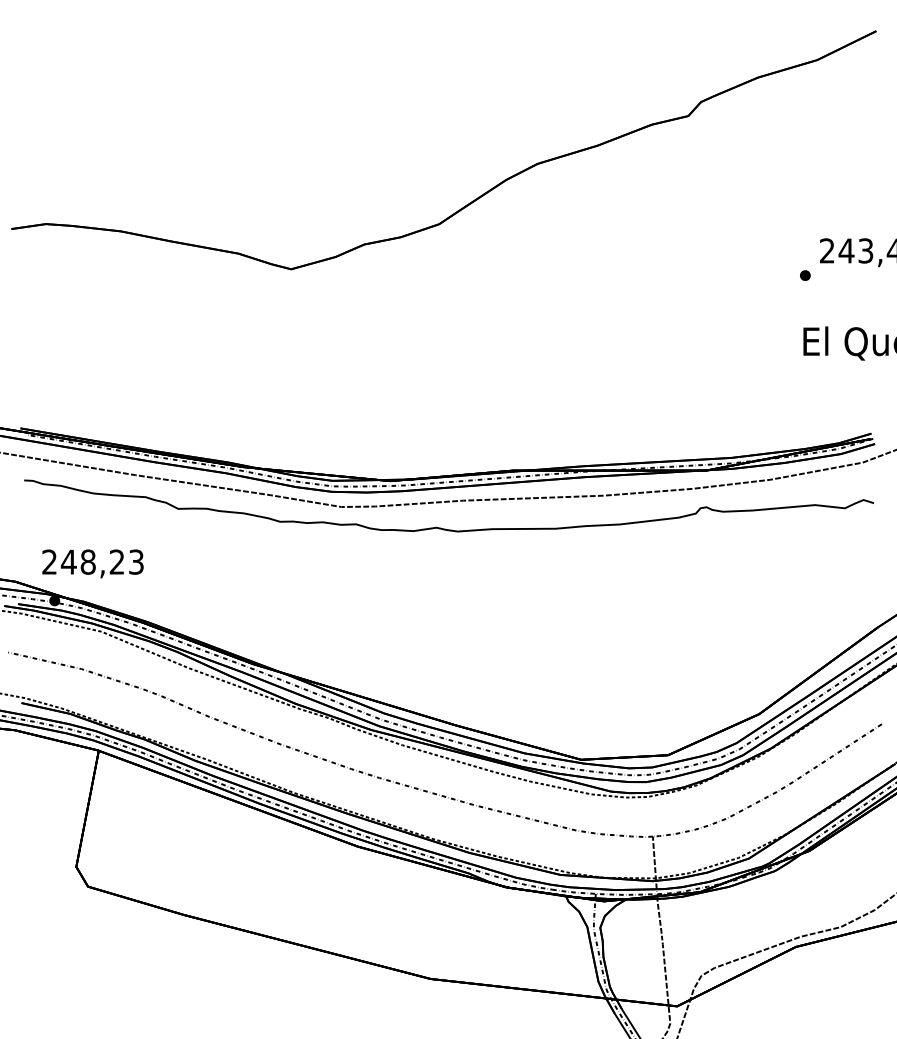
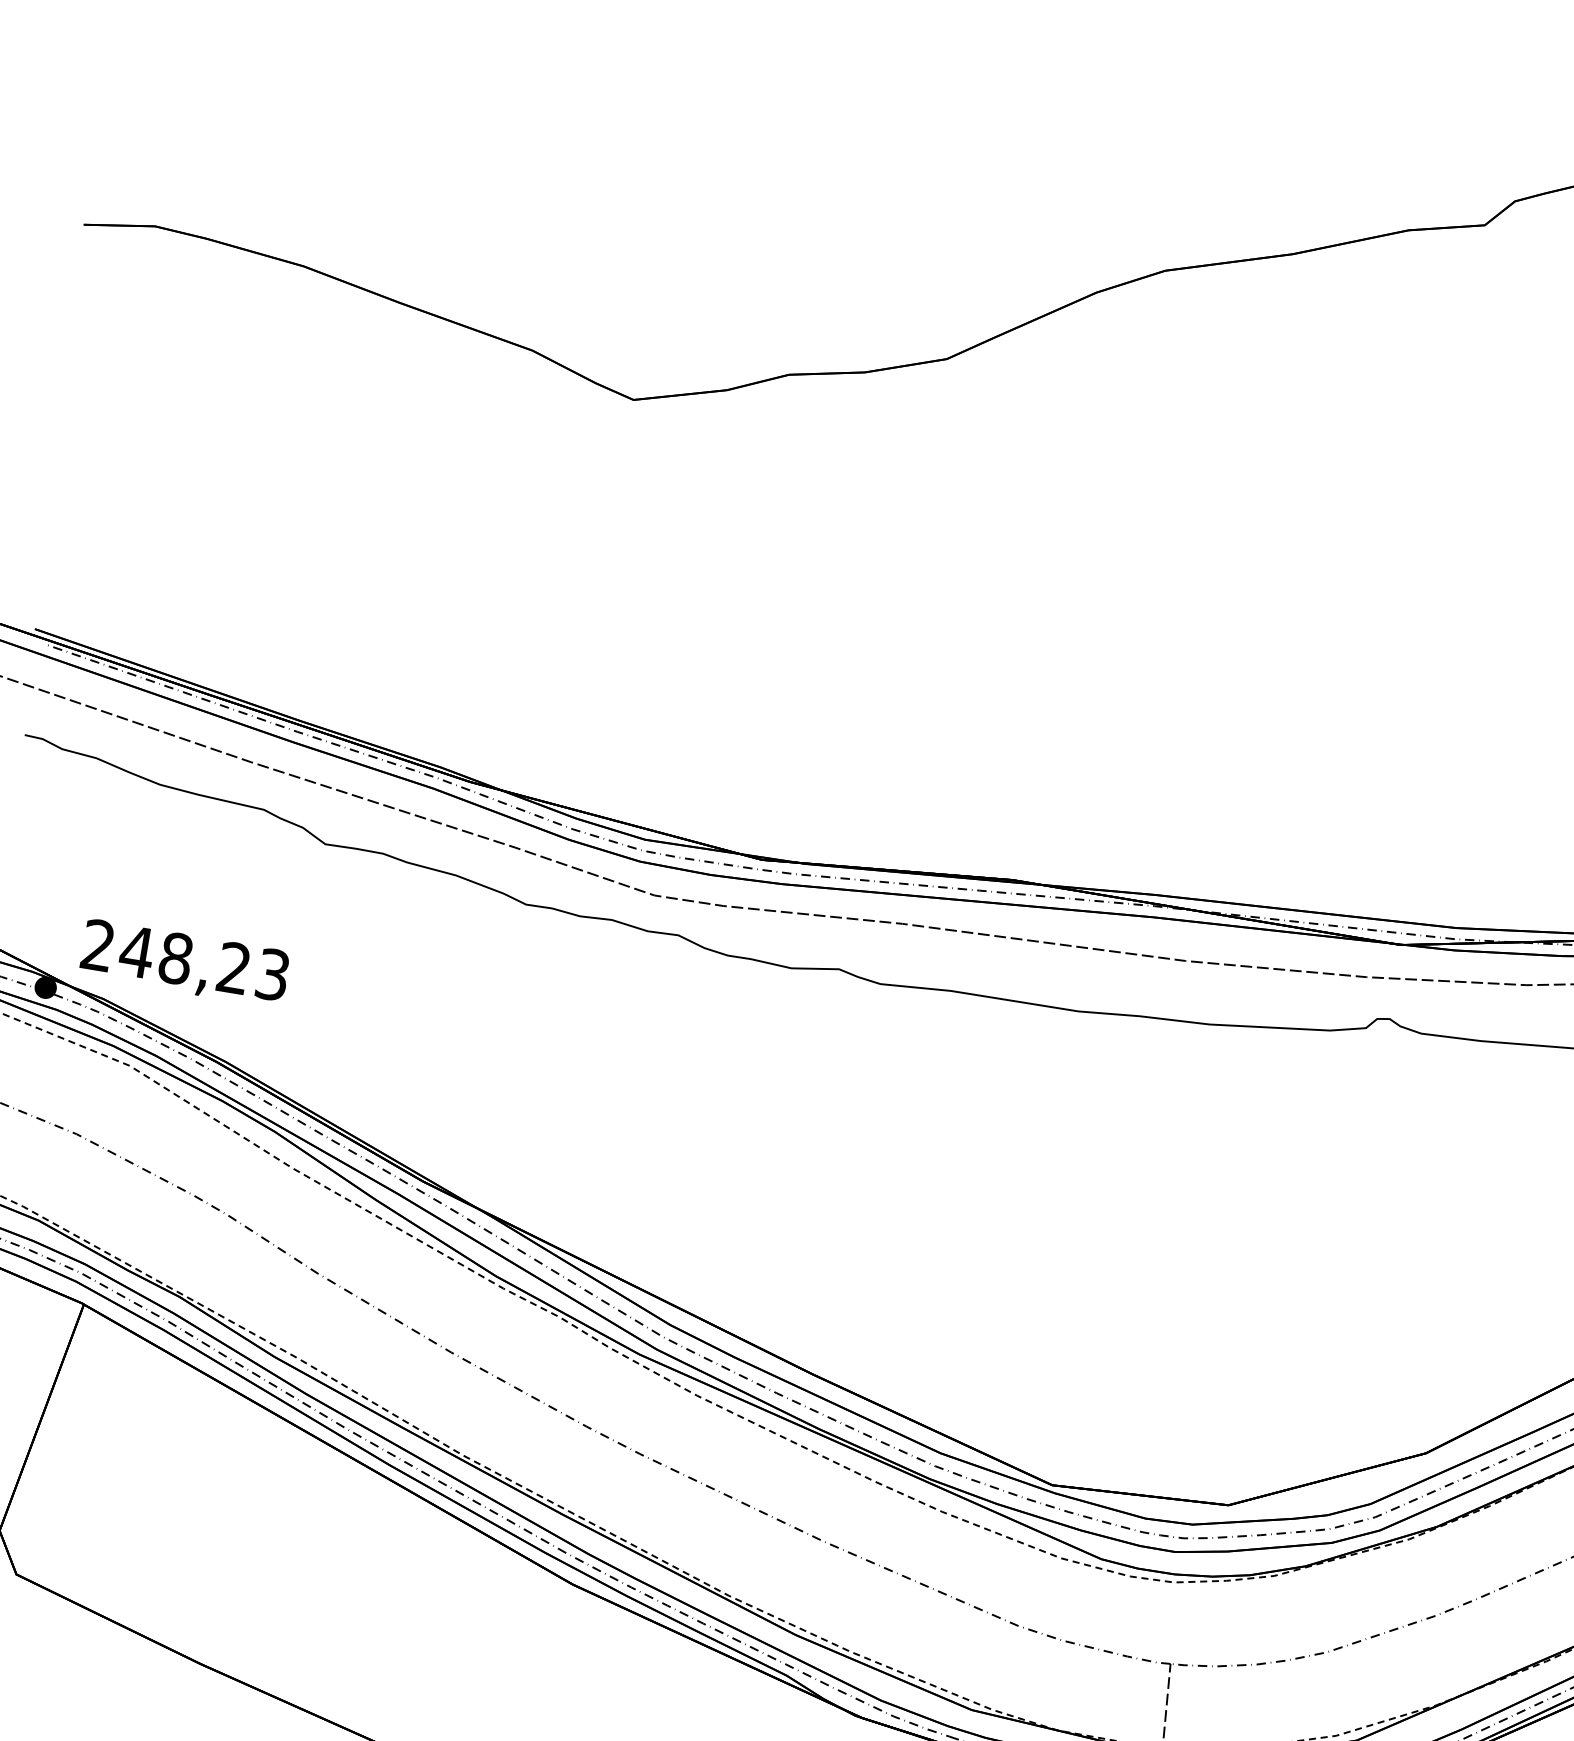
text: (92, 563) -> (183, 962), moved

